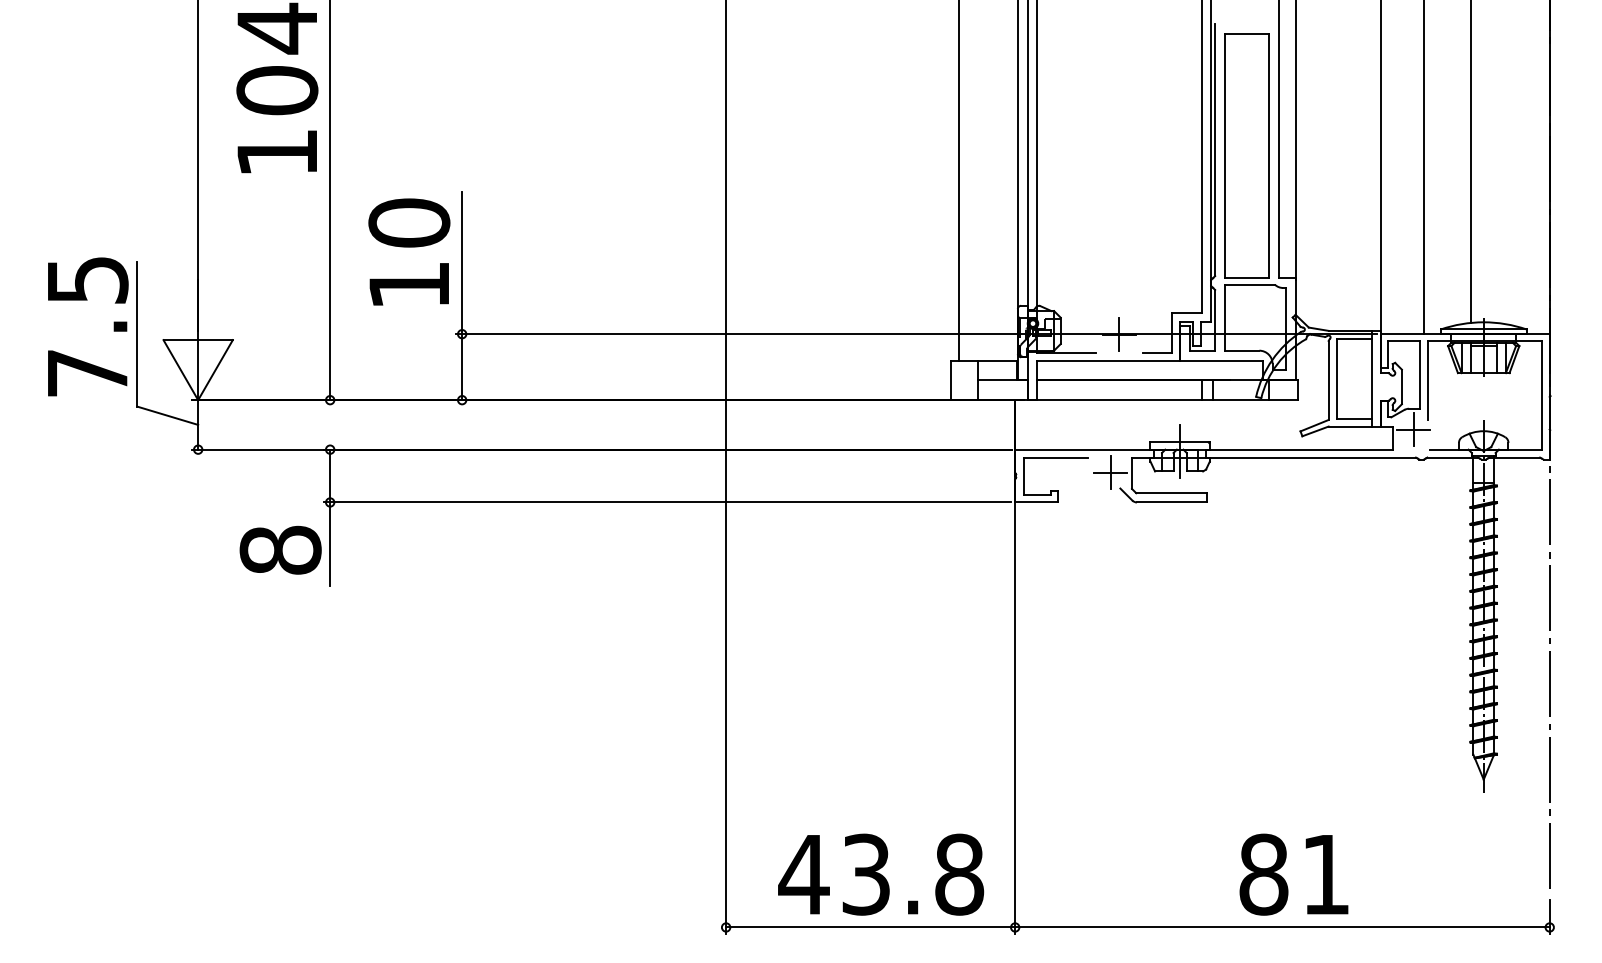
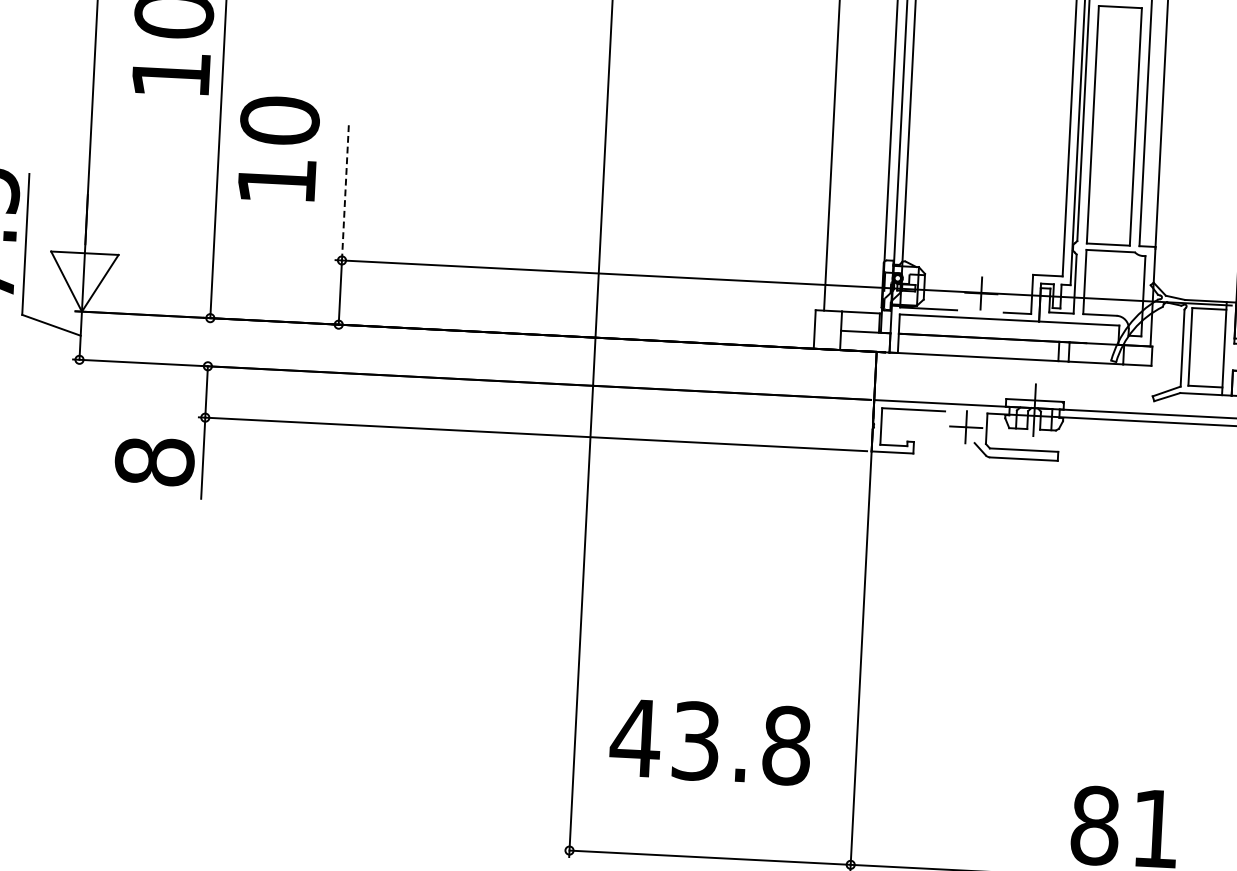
text: (409, 251) -> (278, 148), moved
line: (462, 262) -> (345, 190), solid -> dashed
text: (881, 874) -> (710, 741), moved

